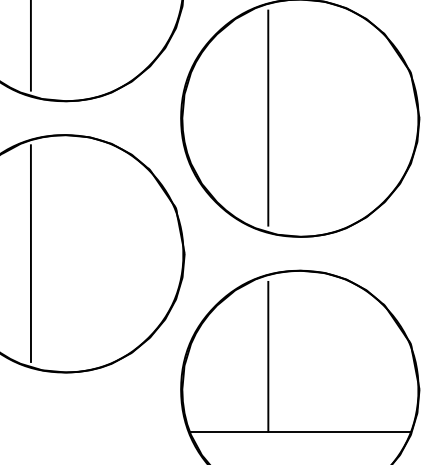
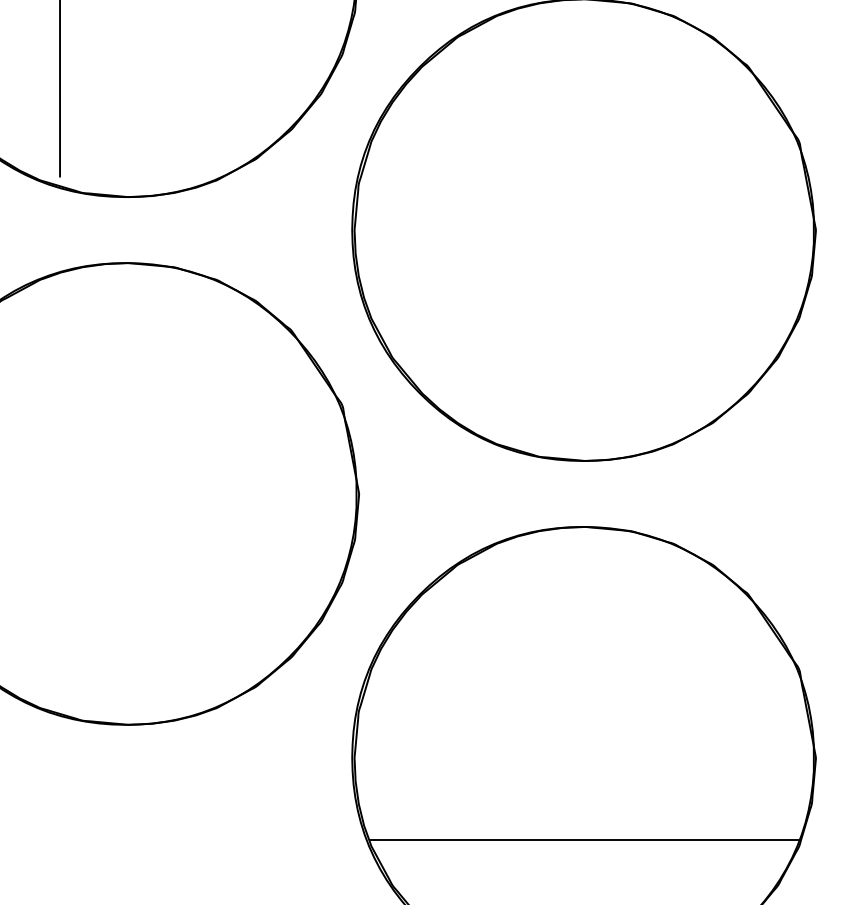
line: (268, 117) -> (522, 228), removed
line: (30, 253) -> (59, 493), removed
line: (268, 356) -> (522, 693), removed

